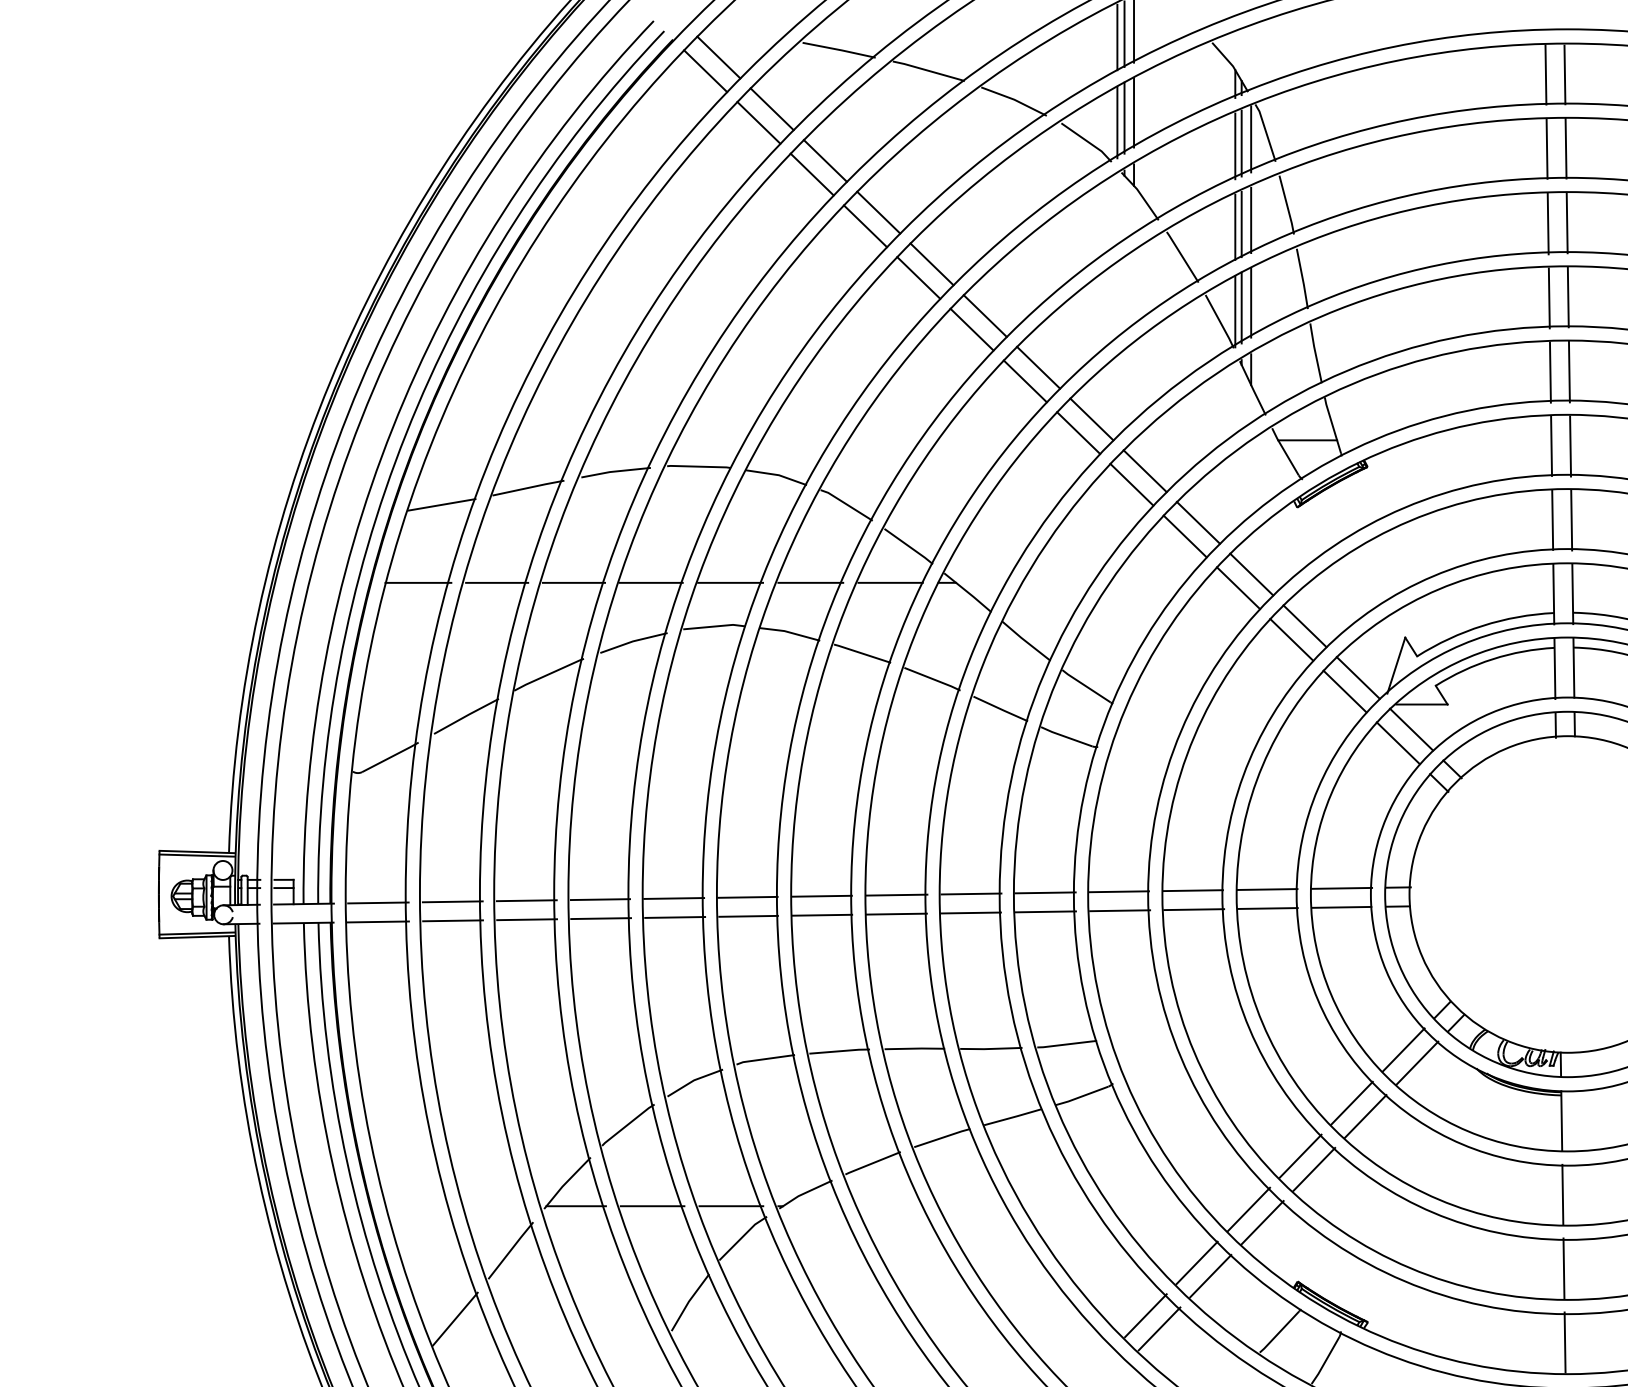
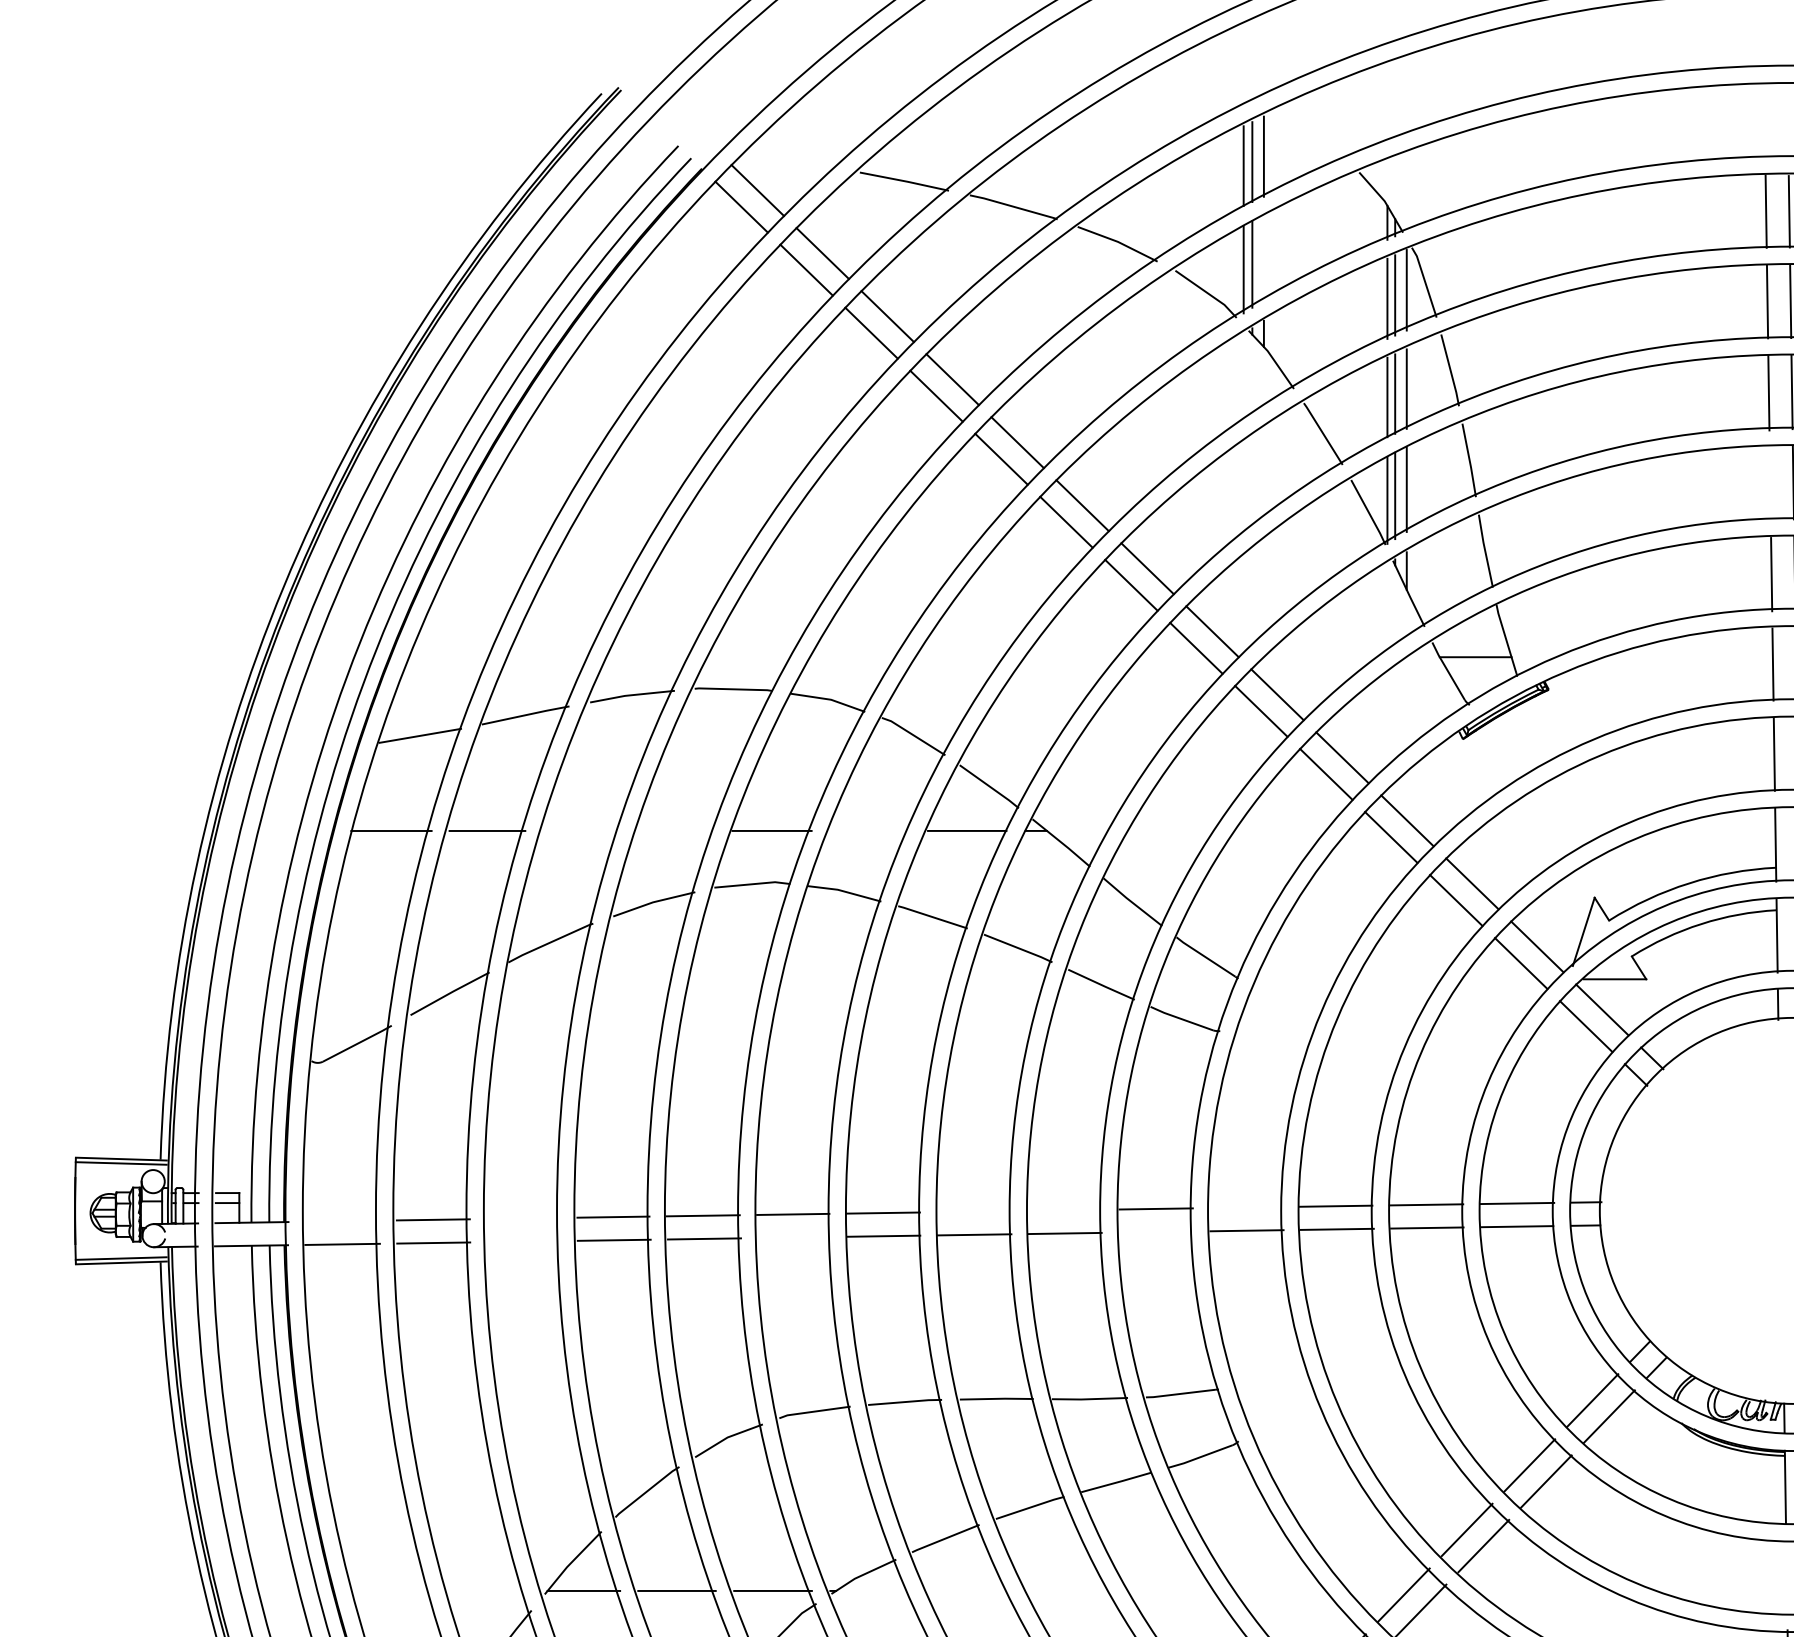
line: (1134, 112) -> (1264, 257), removed
line: (1548, 298) -> (1769, 484), removed
line: (573, 582) -> (580, 830), removed
line: (650, 582) -> (674, 830), removed
line: (810, 582) -> (869, 830), removed
line: (1118, 891) -> (1245, 1207), removed
line: (971, 893) -> (1065, 1209), removed
line: (896, 894) -> (974, 1210), removed
line: (526, 900) -> (523, 1218), removed
line: (378, 902) -> (342, 1220), removed
line: (1045, 911) -> (1156, 1231), removed
line: (748, 915) -> (793, 1236), removed
line: (527, 919) -> (524, 1241), removed
line: (1562, 1194) -> (1786, 1576), removed

